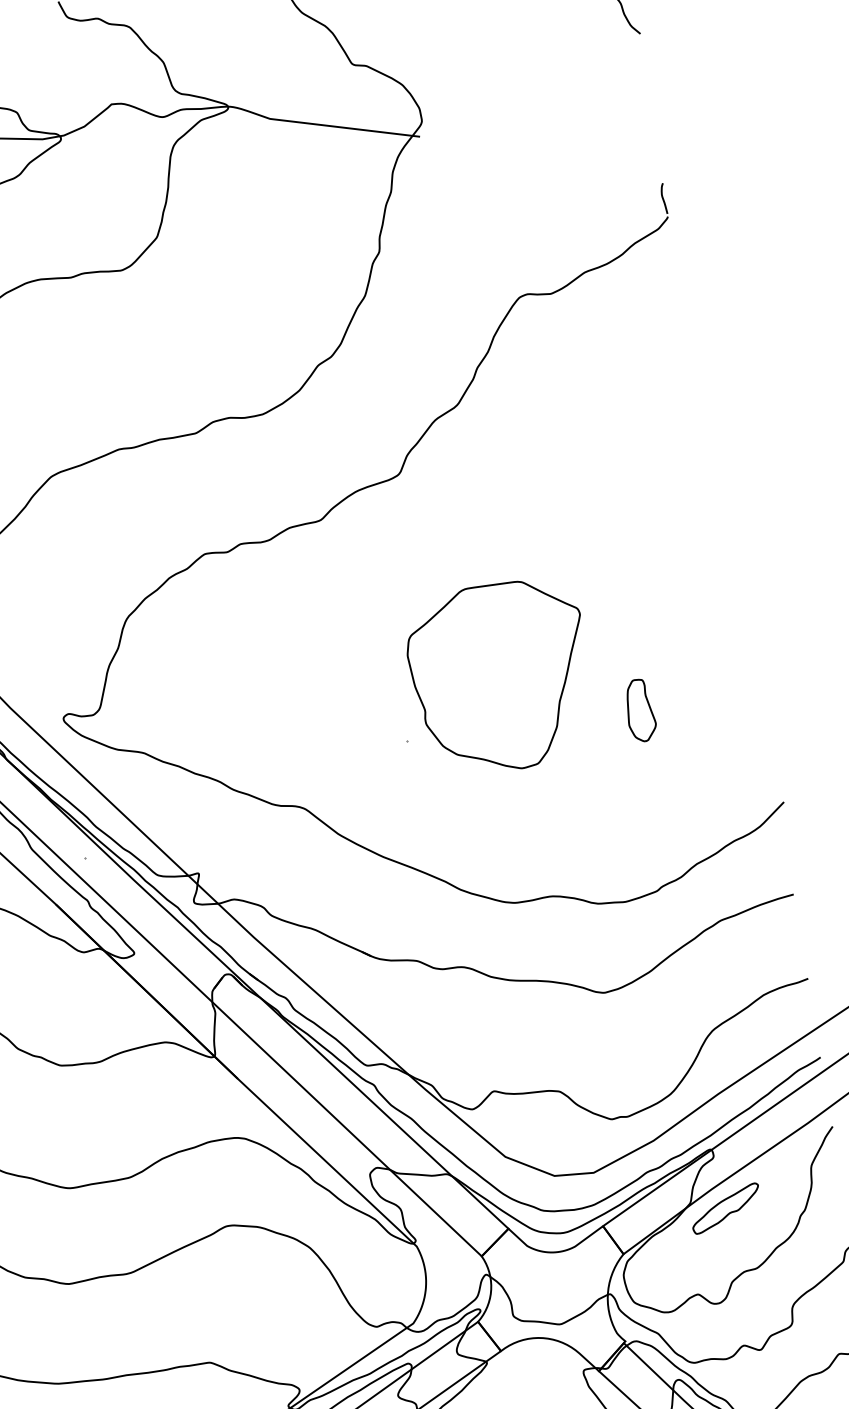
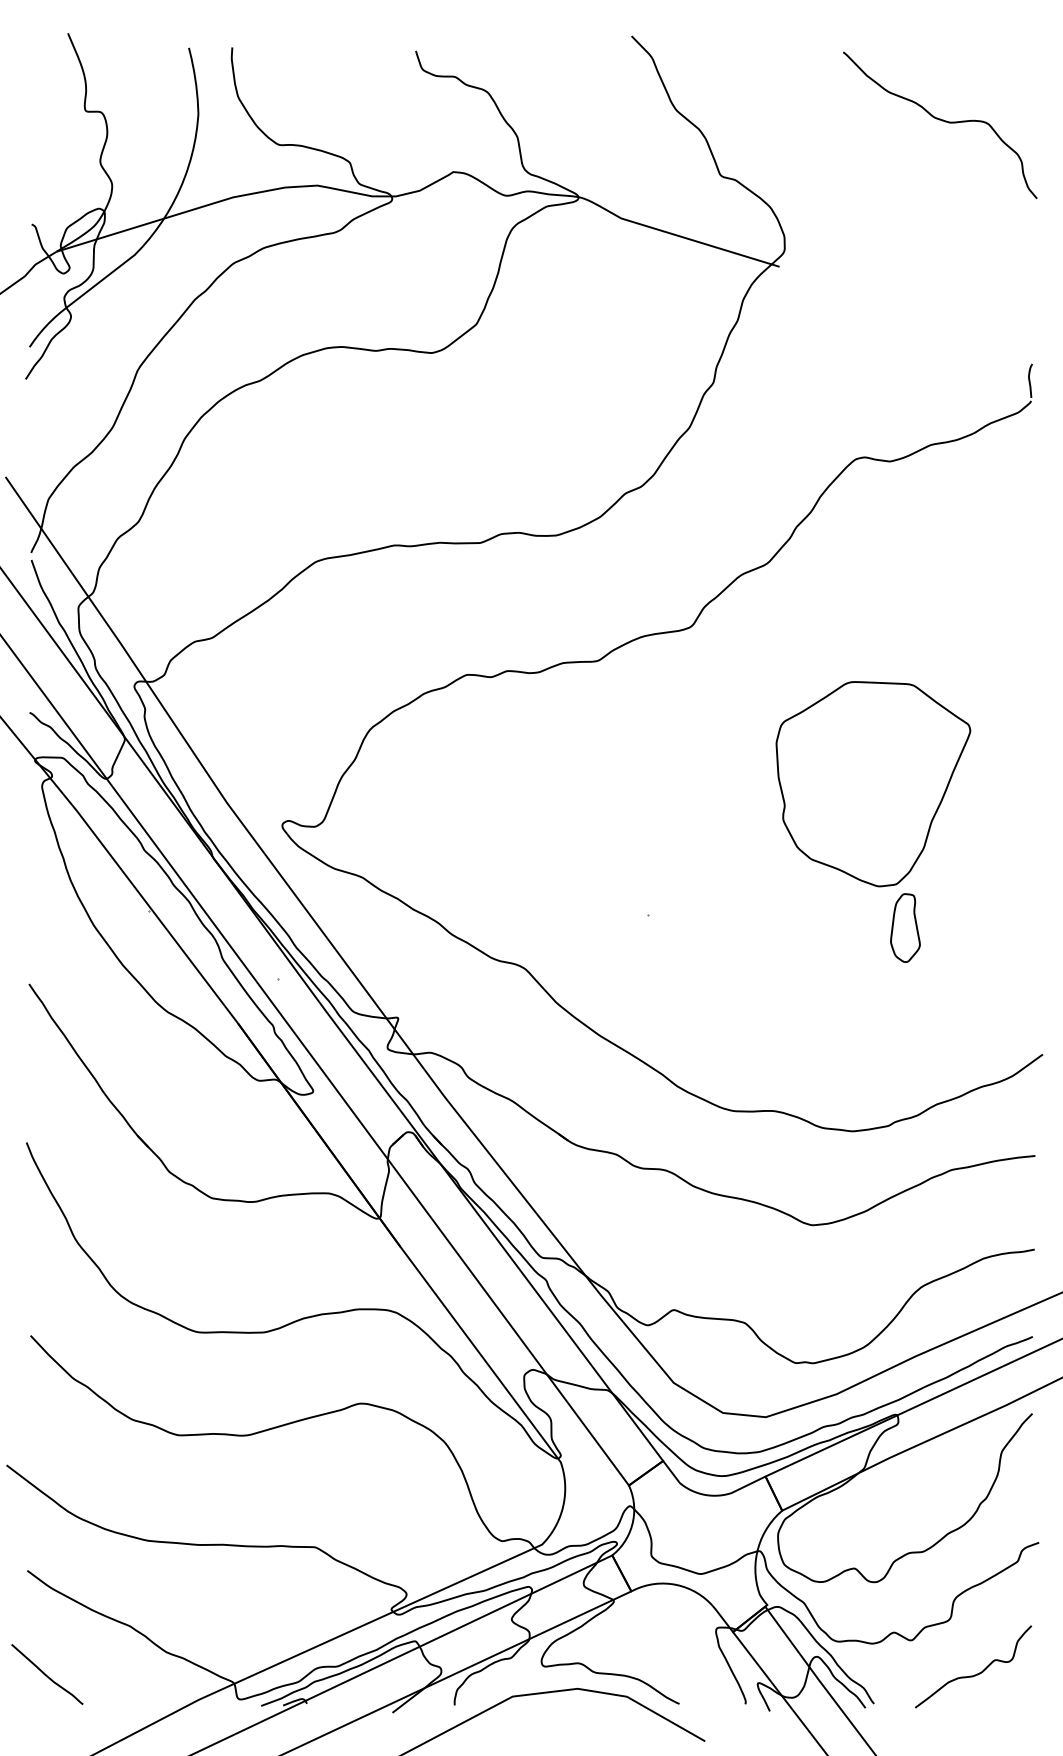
part: (501, 677) -> (873, 784), moved
part: (726, 1208) -> (901, 1481), removed

